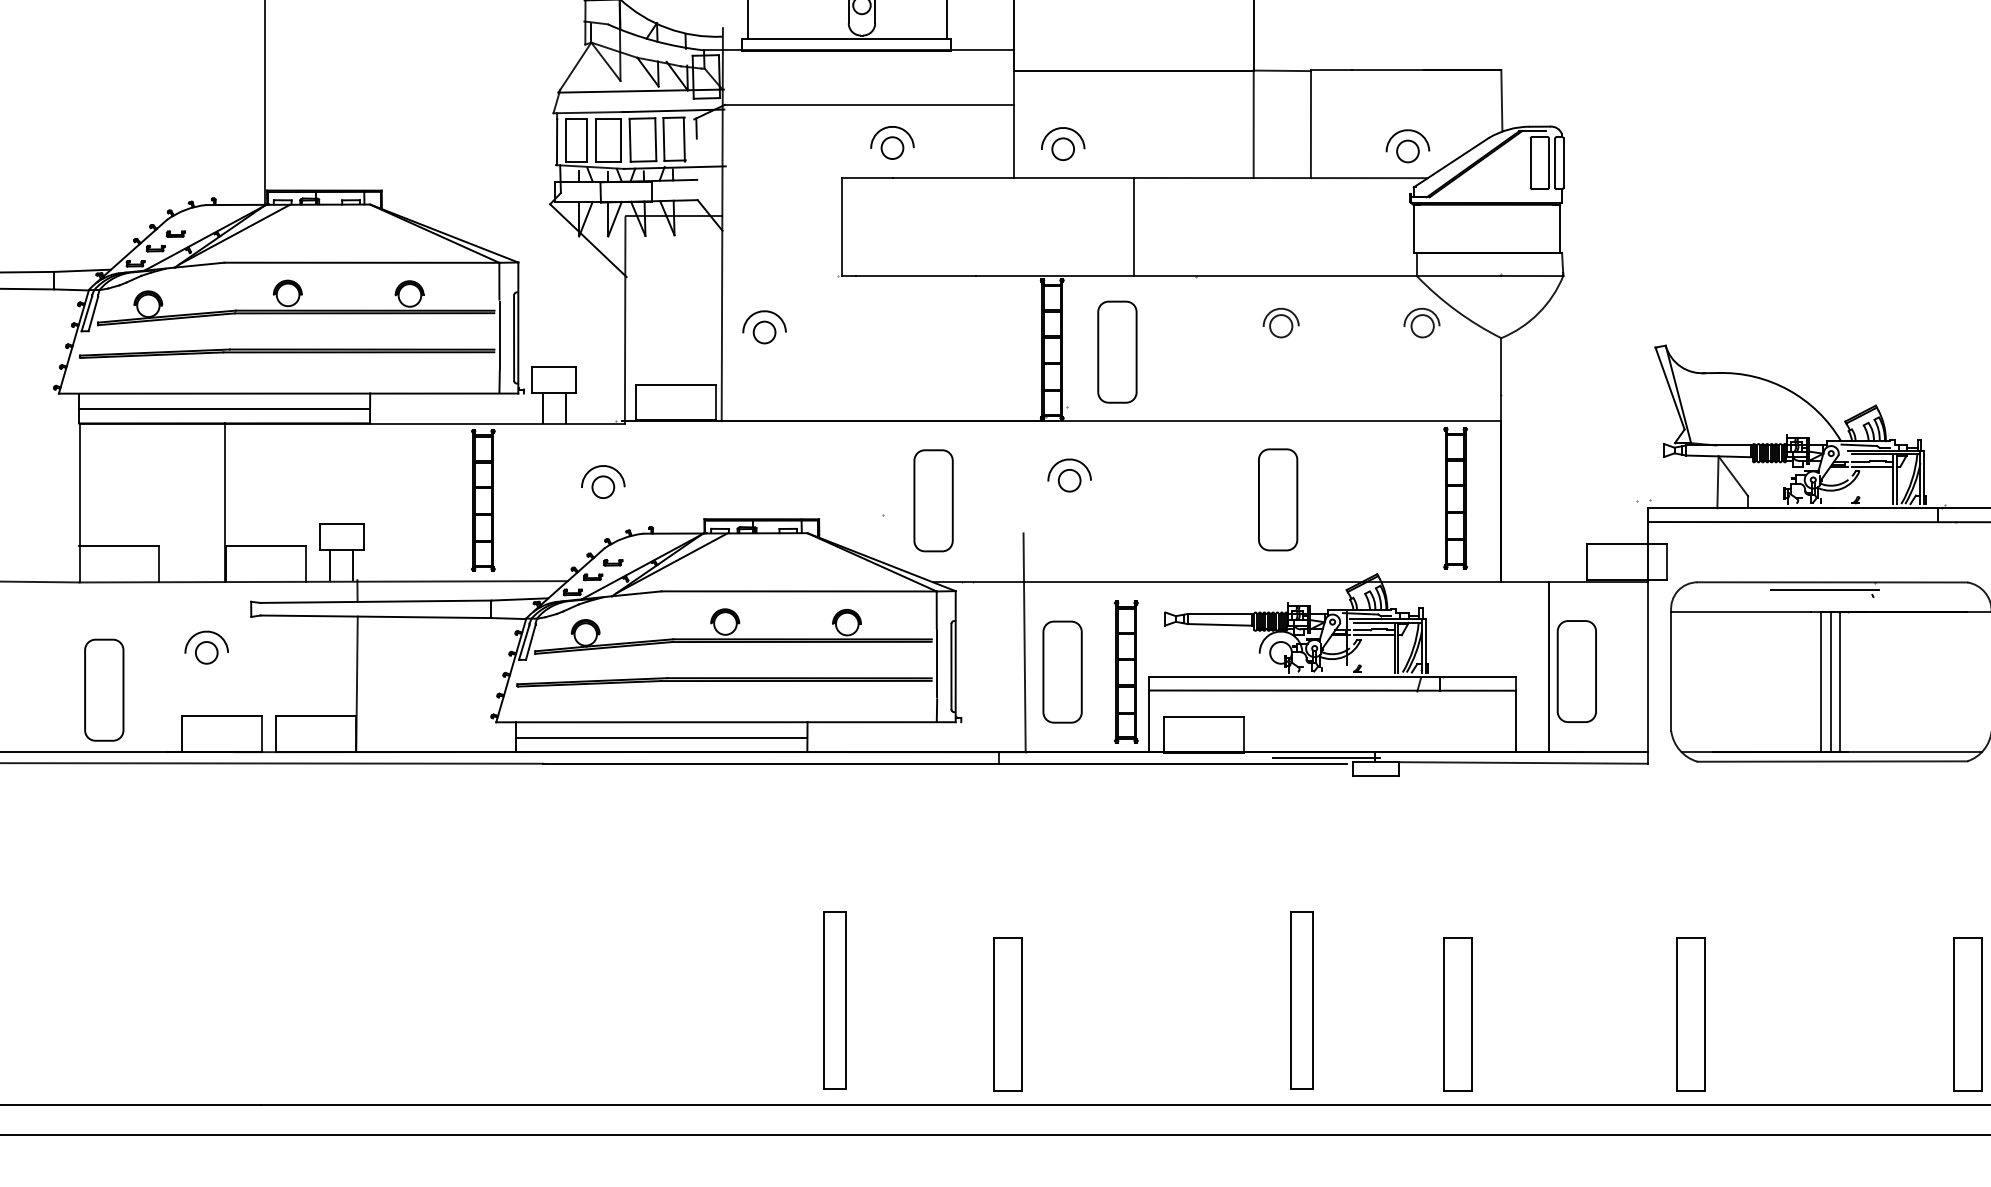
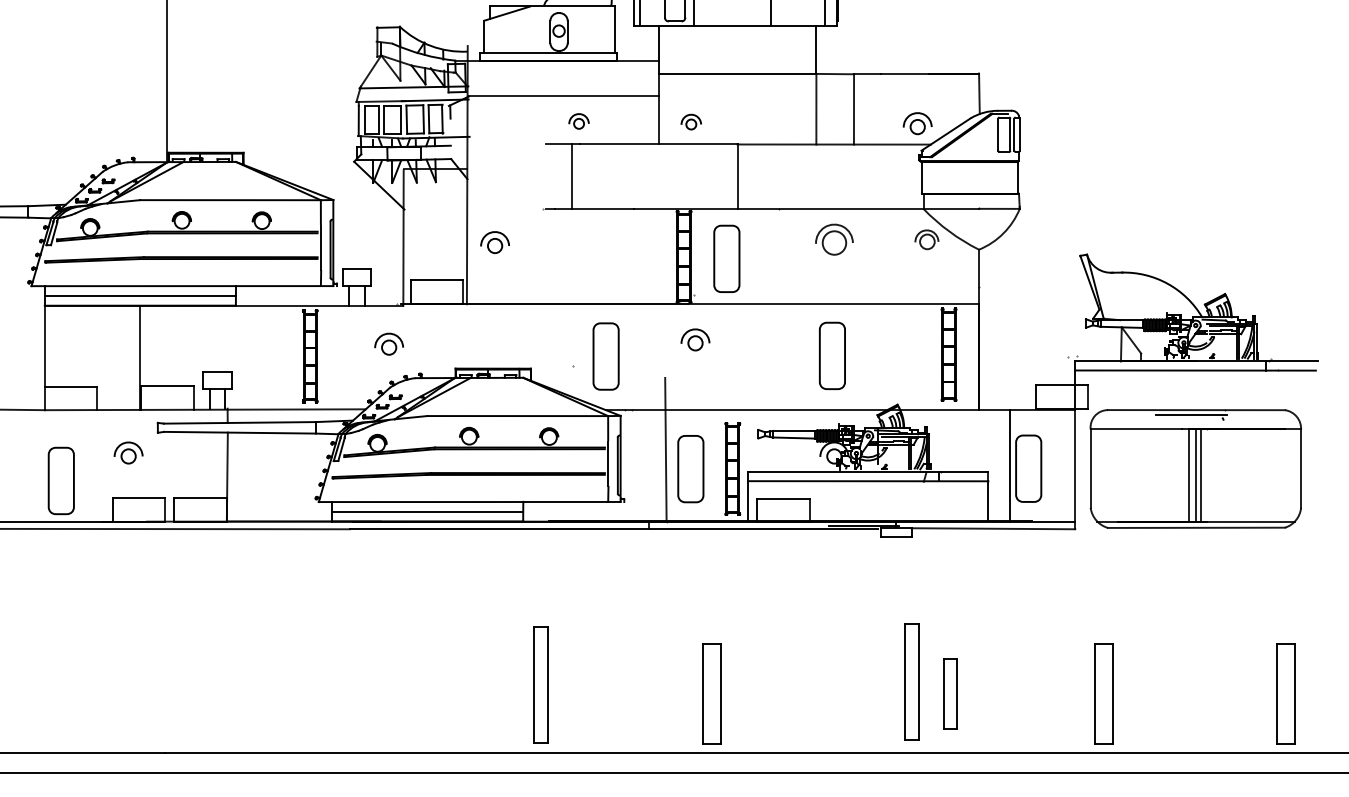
part: (891, 142) -> (578, 121), size x0.7
part: (1063, 142) -> (691, 121), size x0.7
line: (841, 226) -> (571, 176), moved
part: (1281, 322) -> (834, 239), size x1.6
part: (1301, 1000) -> (911, 681), moved
part: (1007, 1013) -> (711, 693), moved
part: (1457, 1013) -> (950, 693), size x0.7

